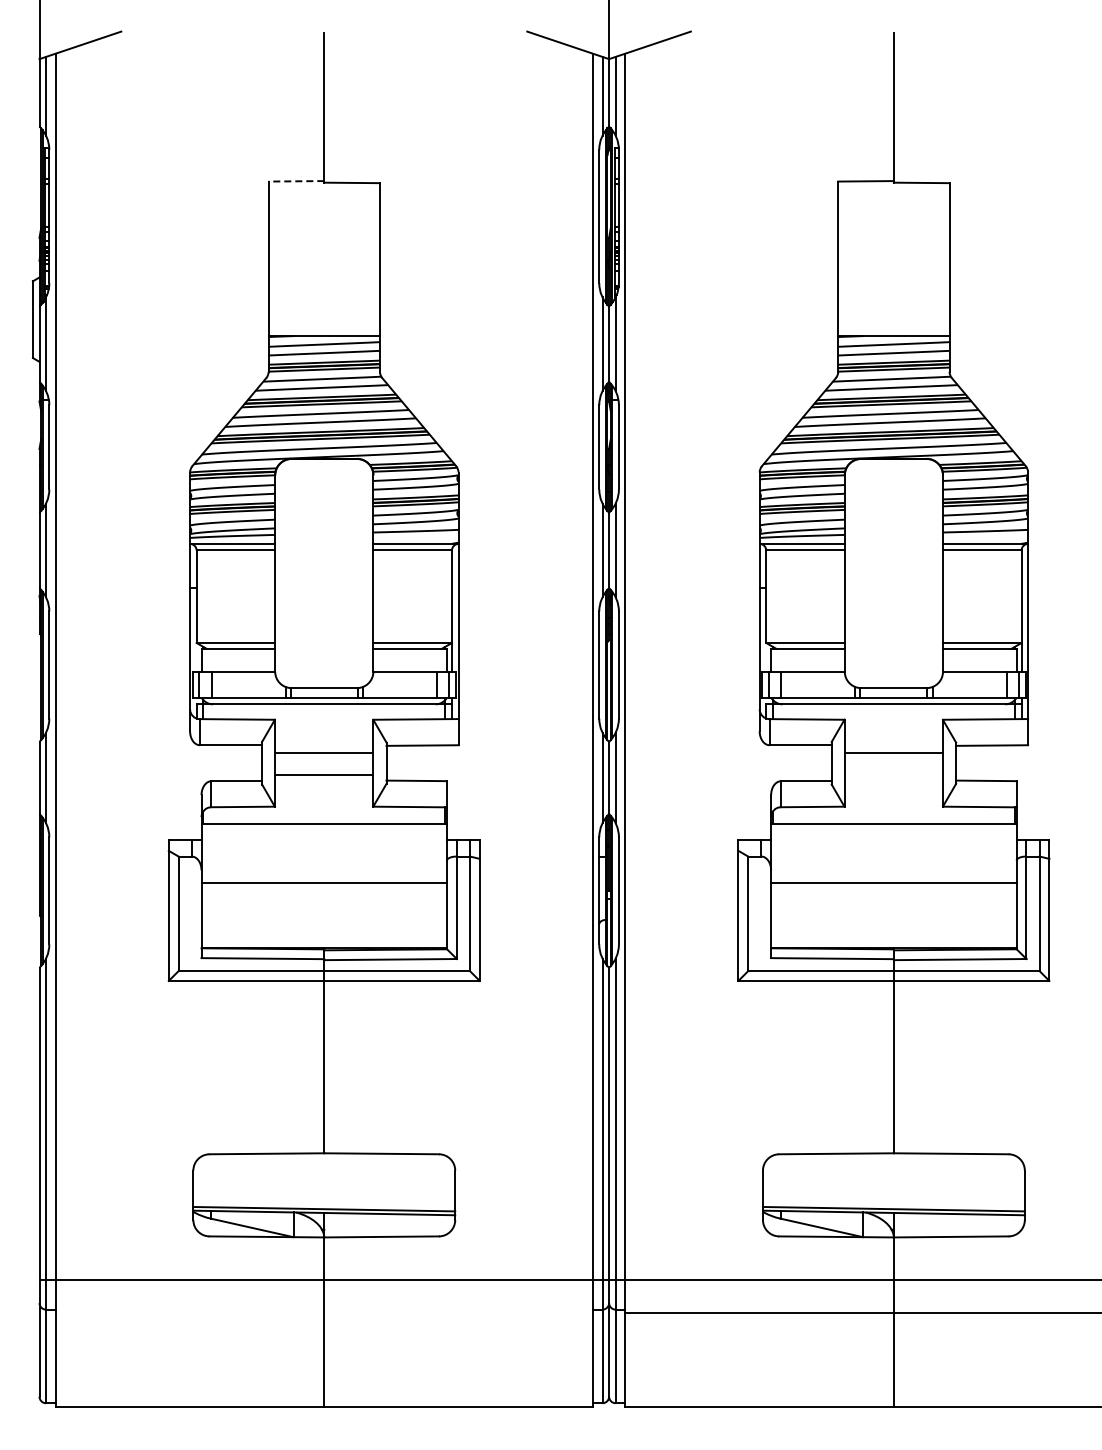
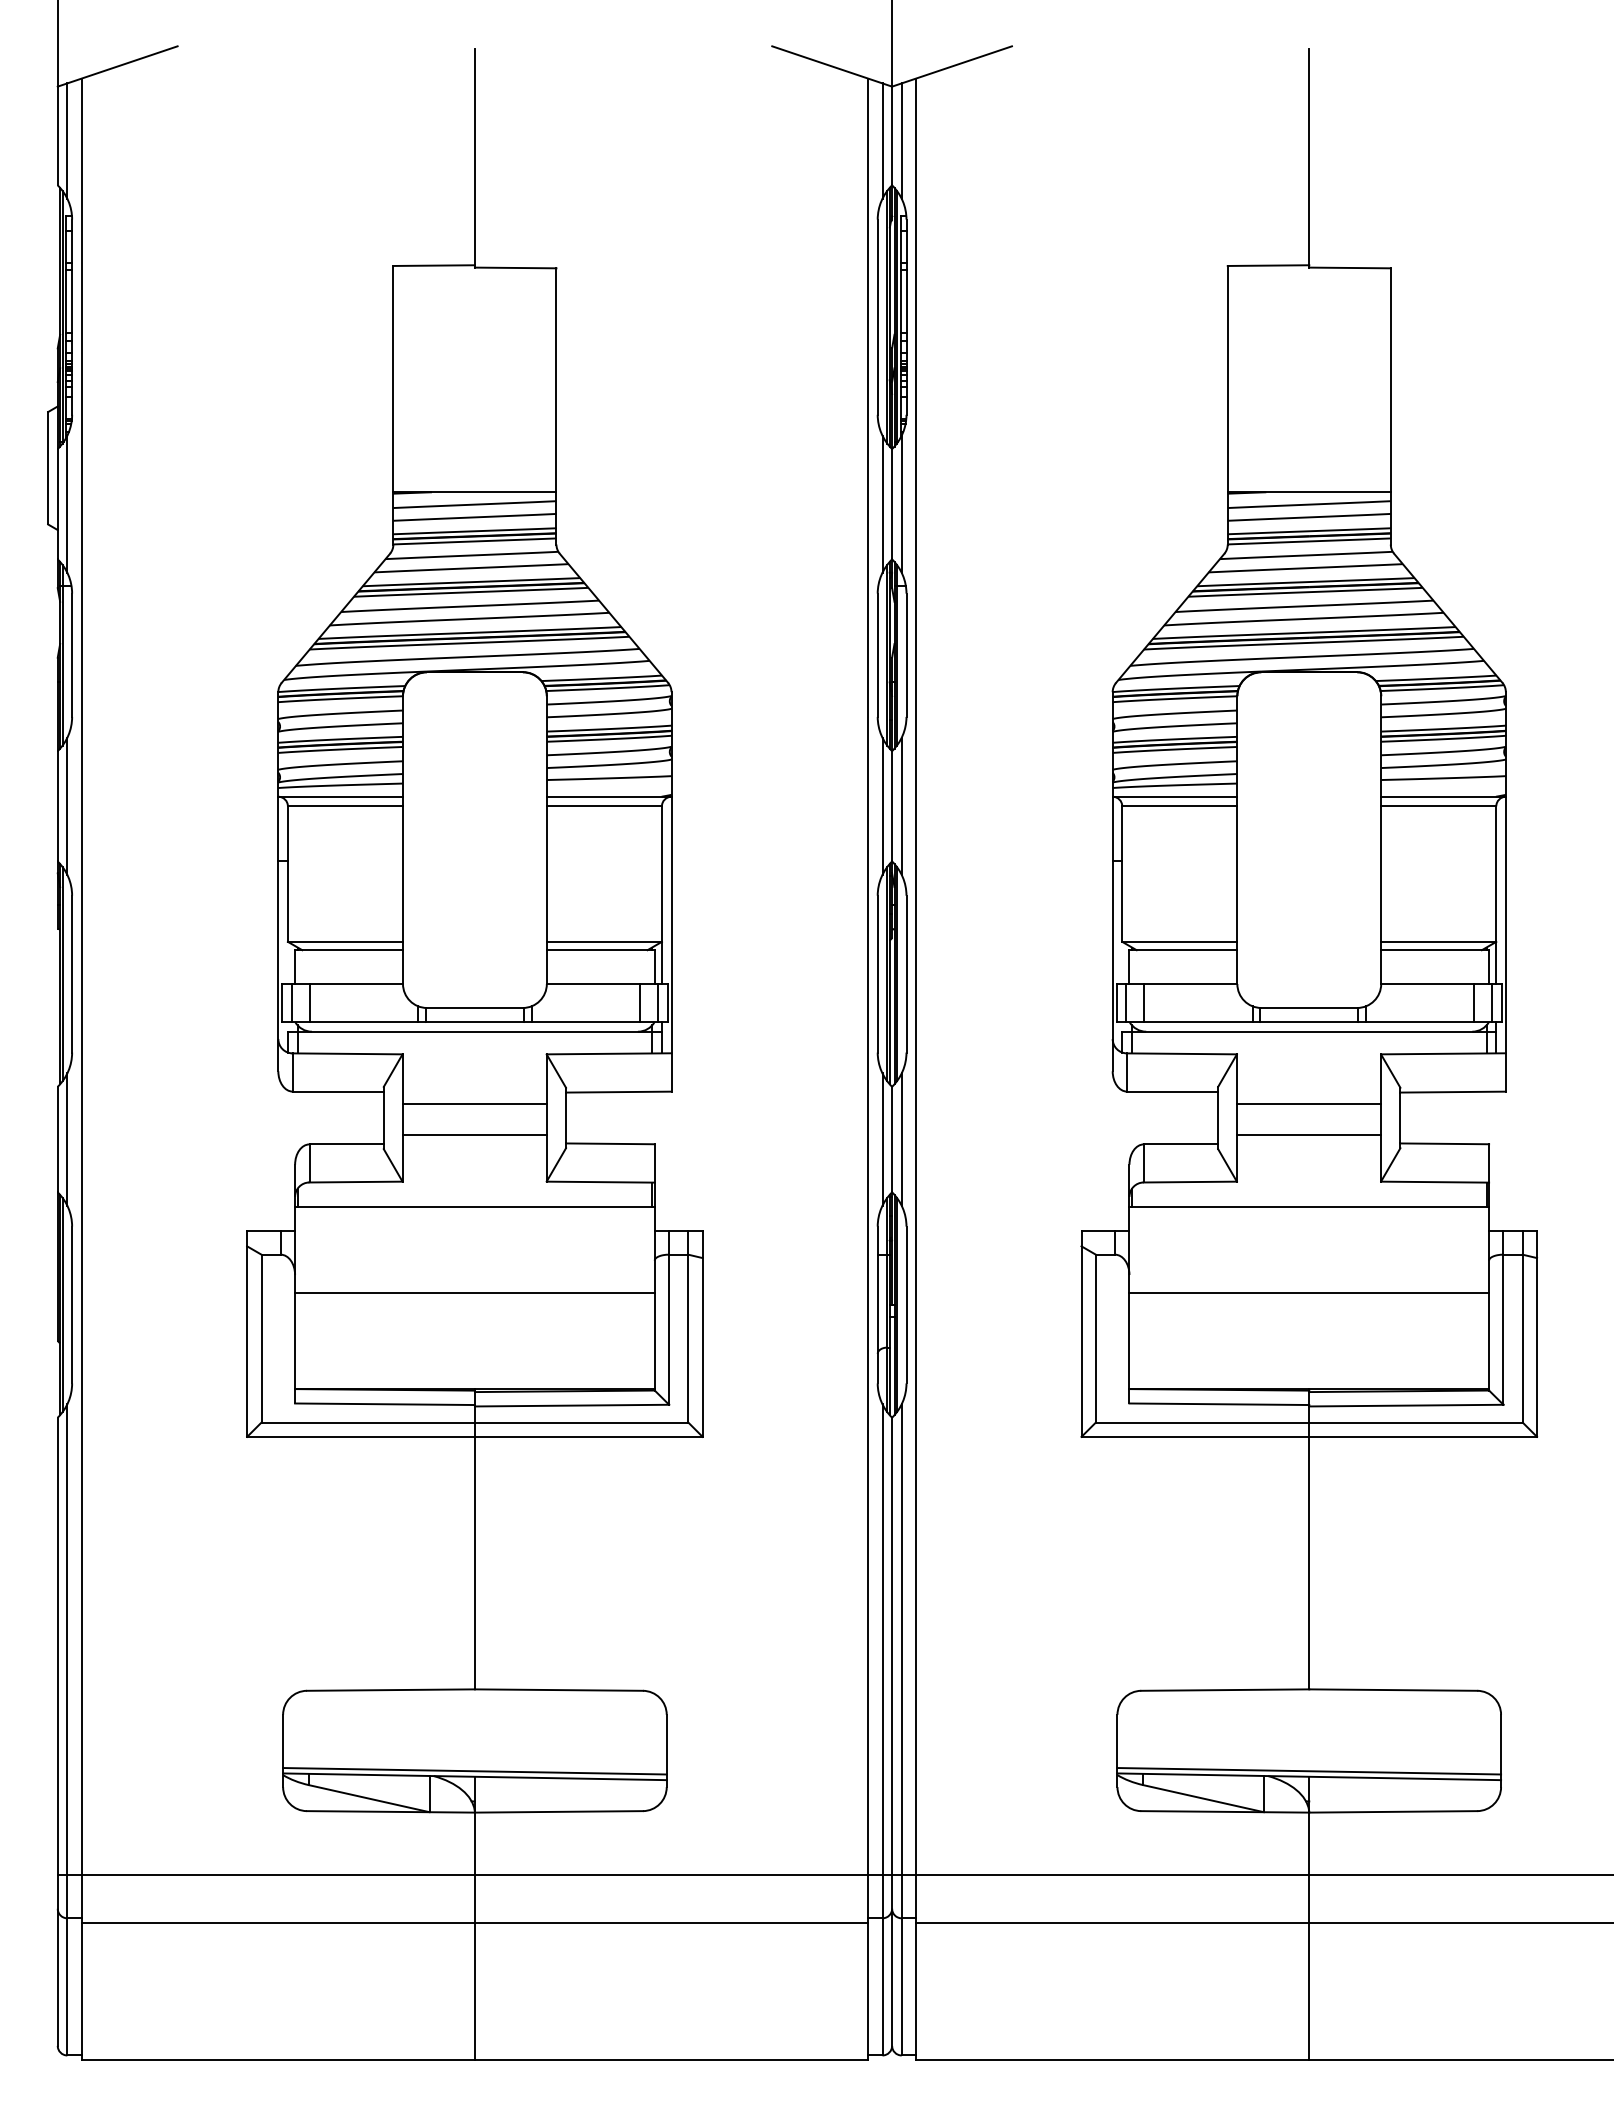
line: (296, 181) -> (434, 265), dashed -> solid
line: (893, 774) -> (1308, 1134), added
line: (323, 1312) -> (473, 1922), added

